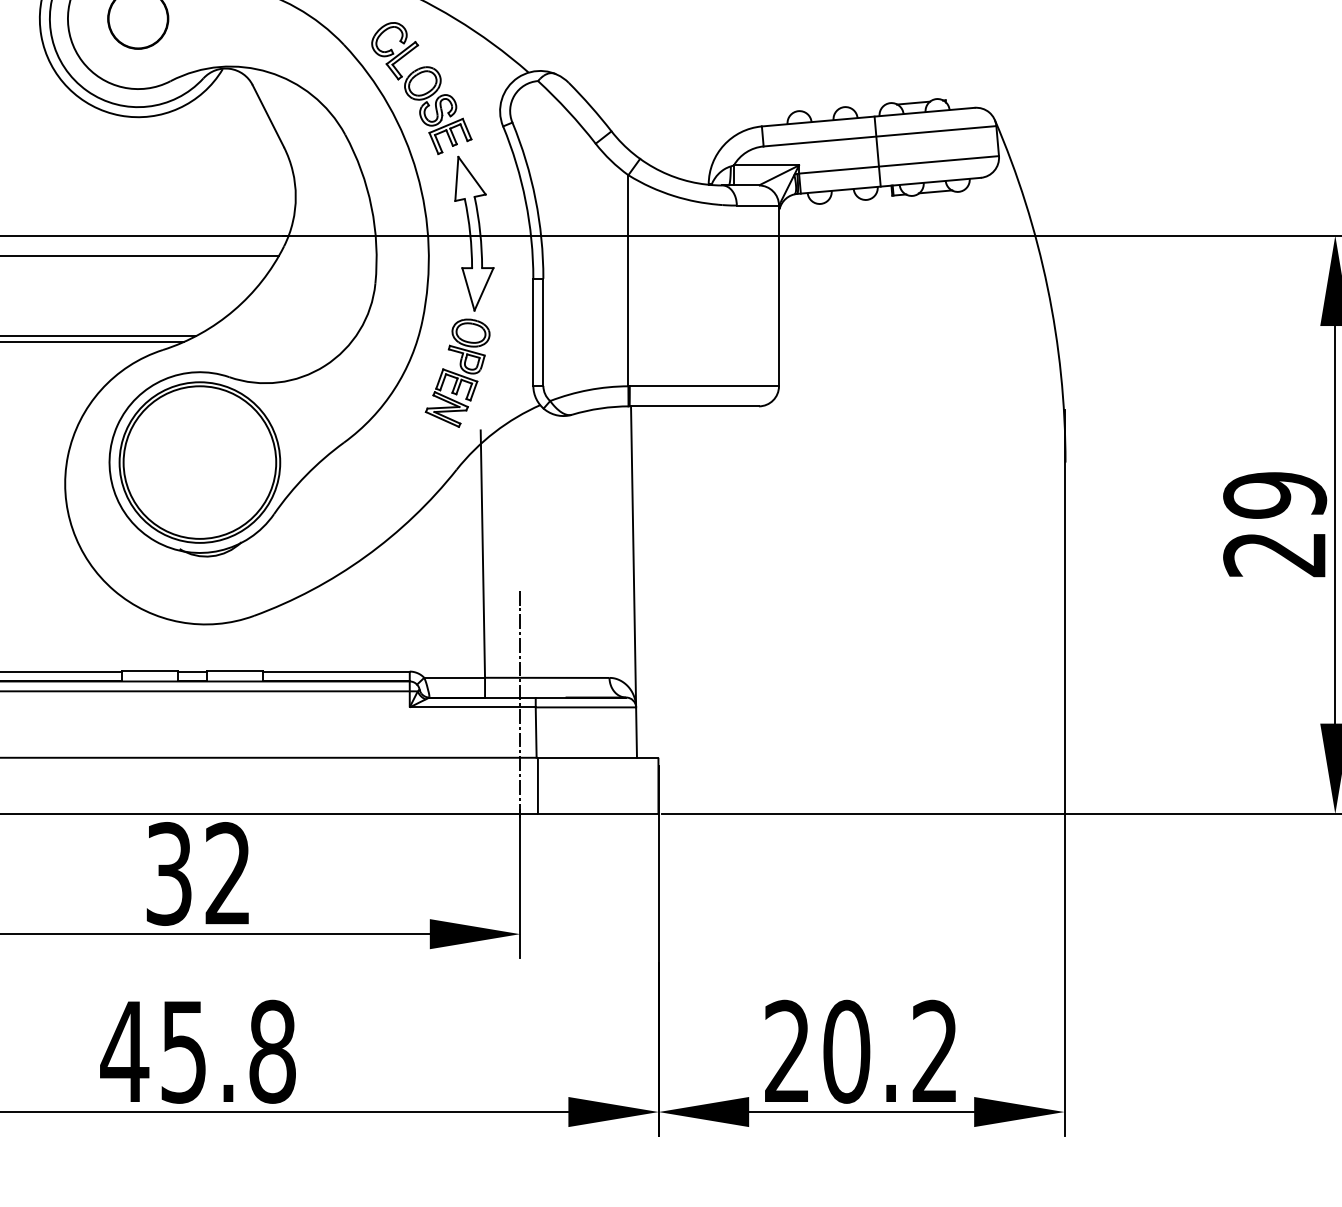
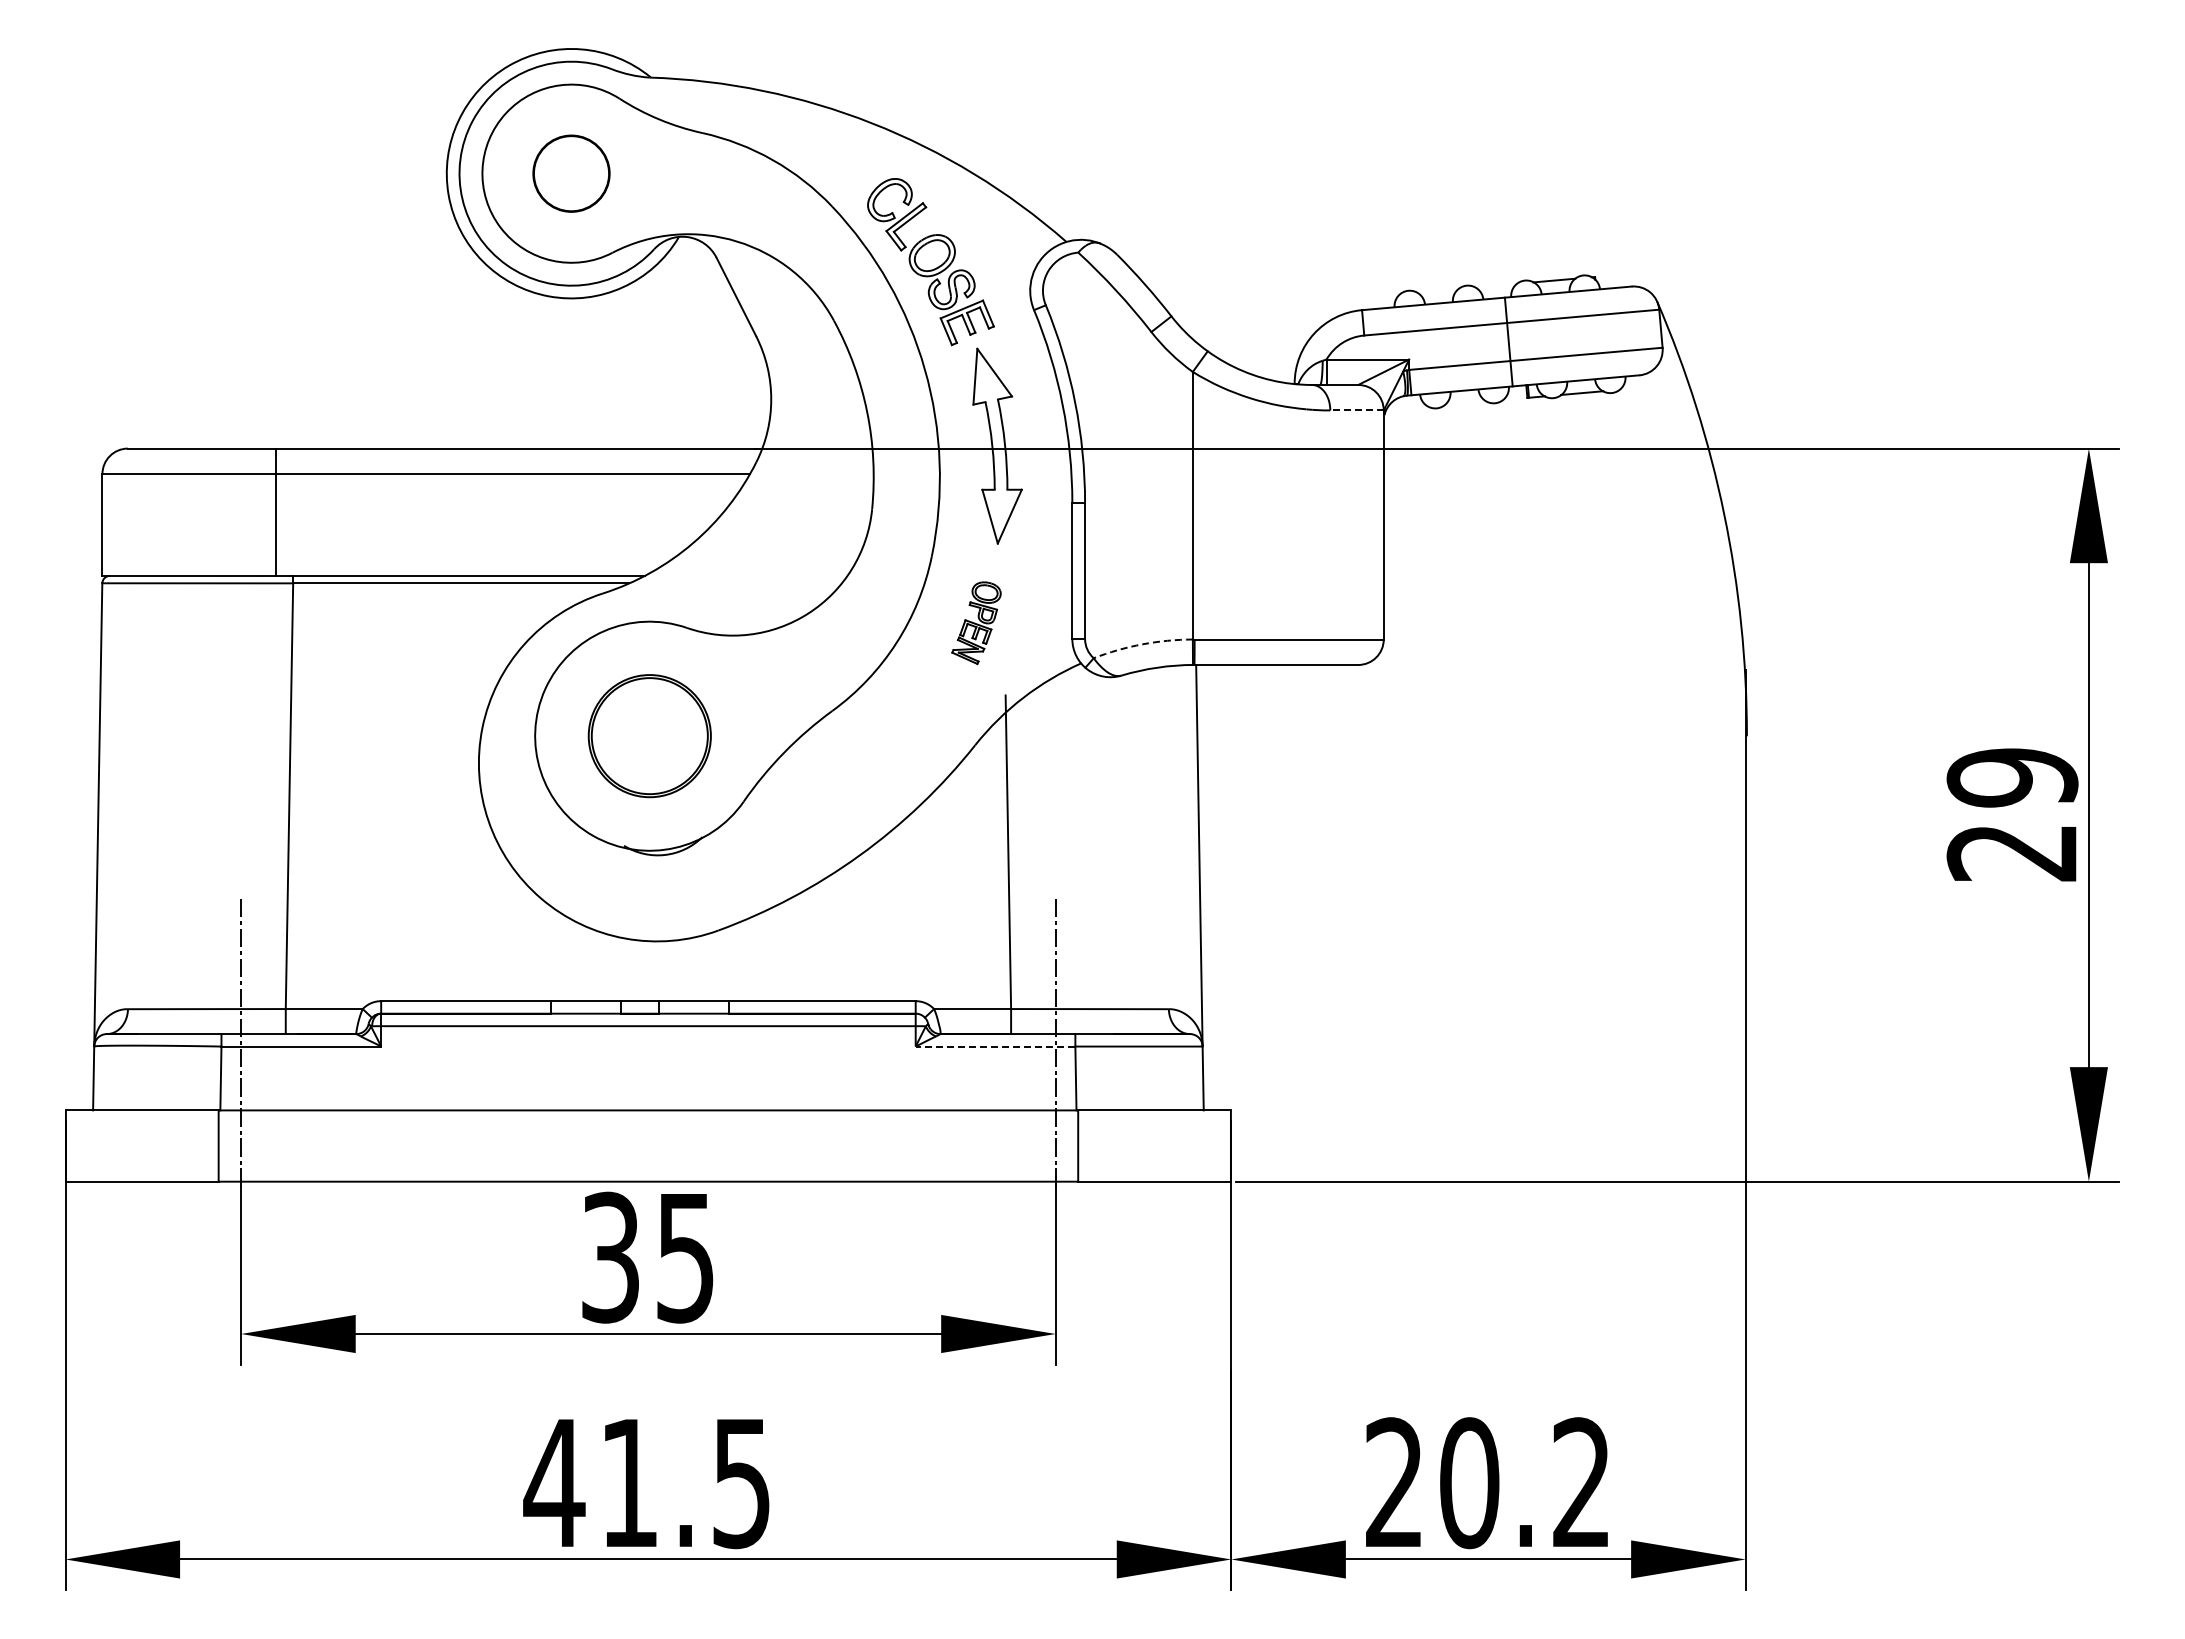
line: (758, 205) -> (1357, 410), solid -> dashed
part: (457, 373) -> (976, 623), size x0.6
arc: (588, 390) -> (1142, 644), solid -> dashed
part: (199, 462) -> (649, 735), size x0.6
line: (472, 707) -> (995, 1046), solid -> dashed
text: (228, 873) -> (685, 1257), 32 -> 35
text: (228, 1052) -> (686, 1483), 45.8 -> 41.5

